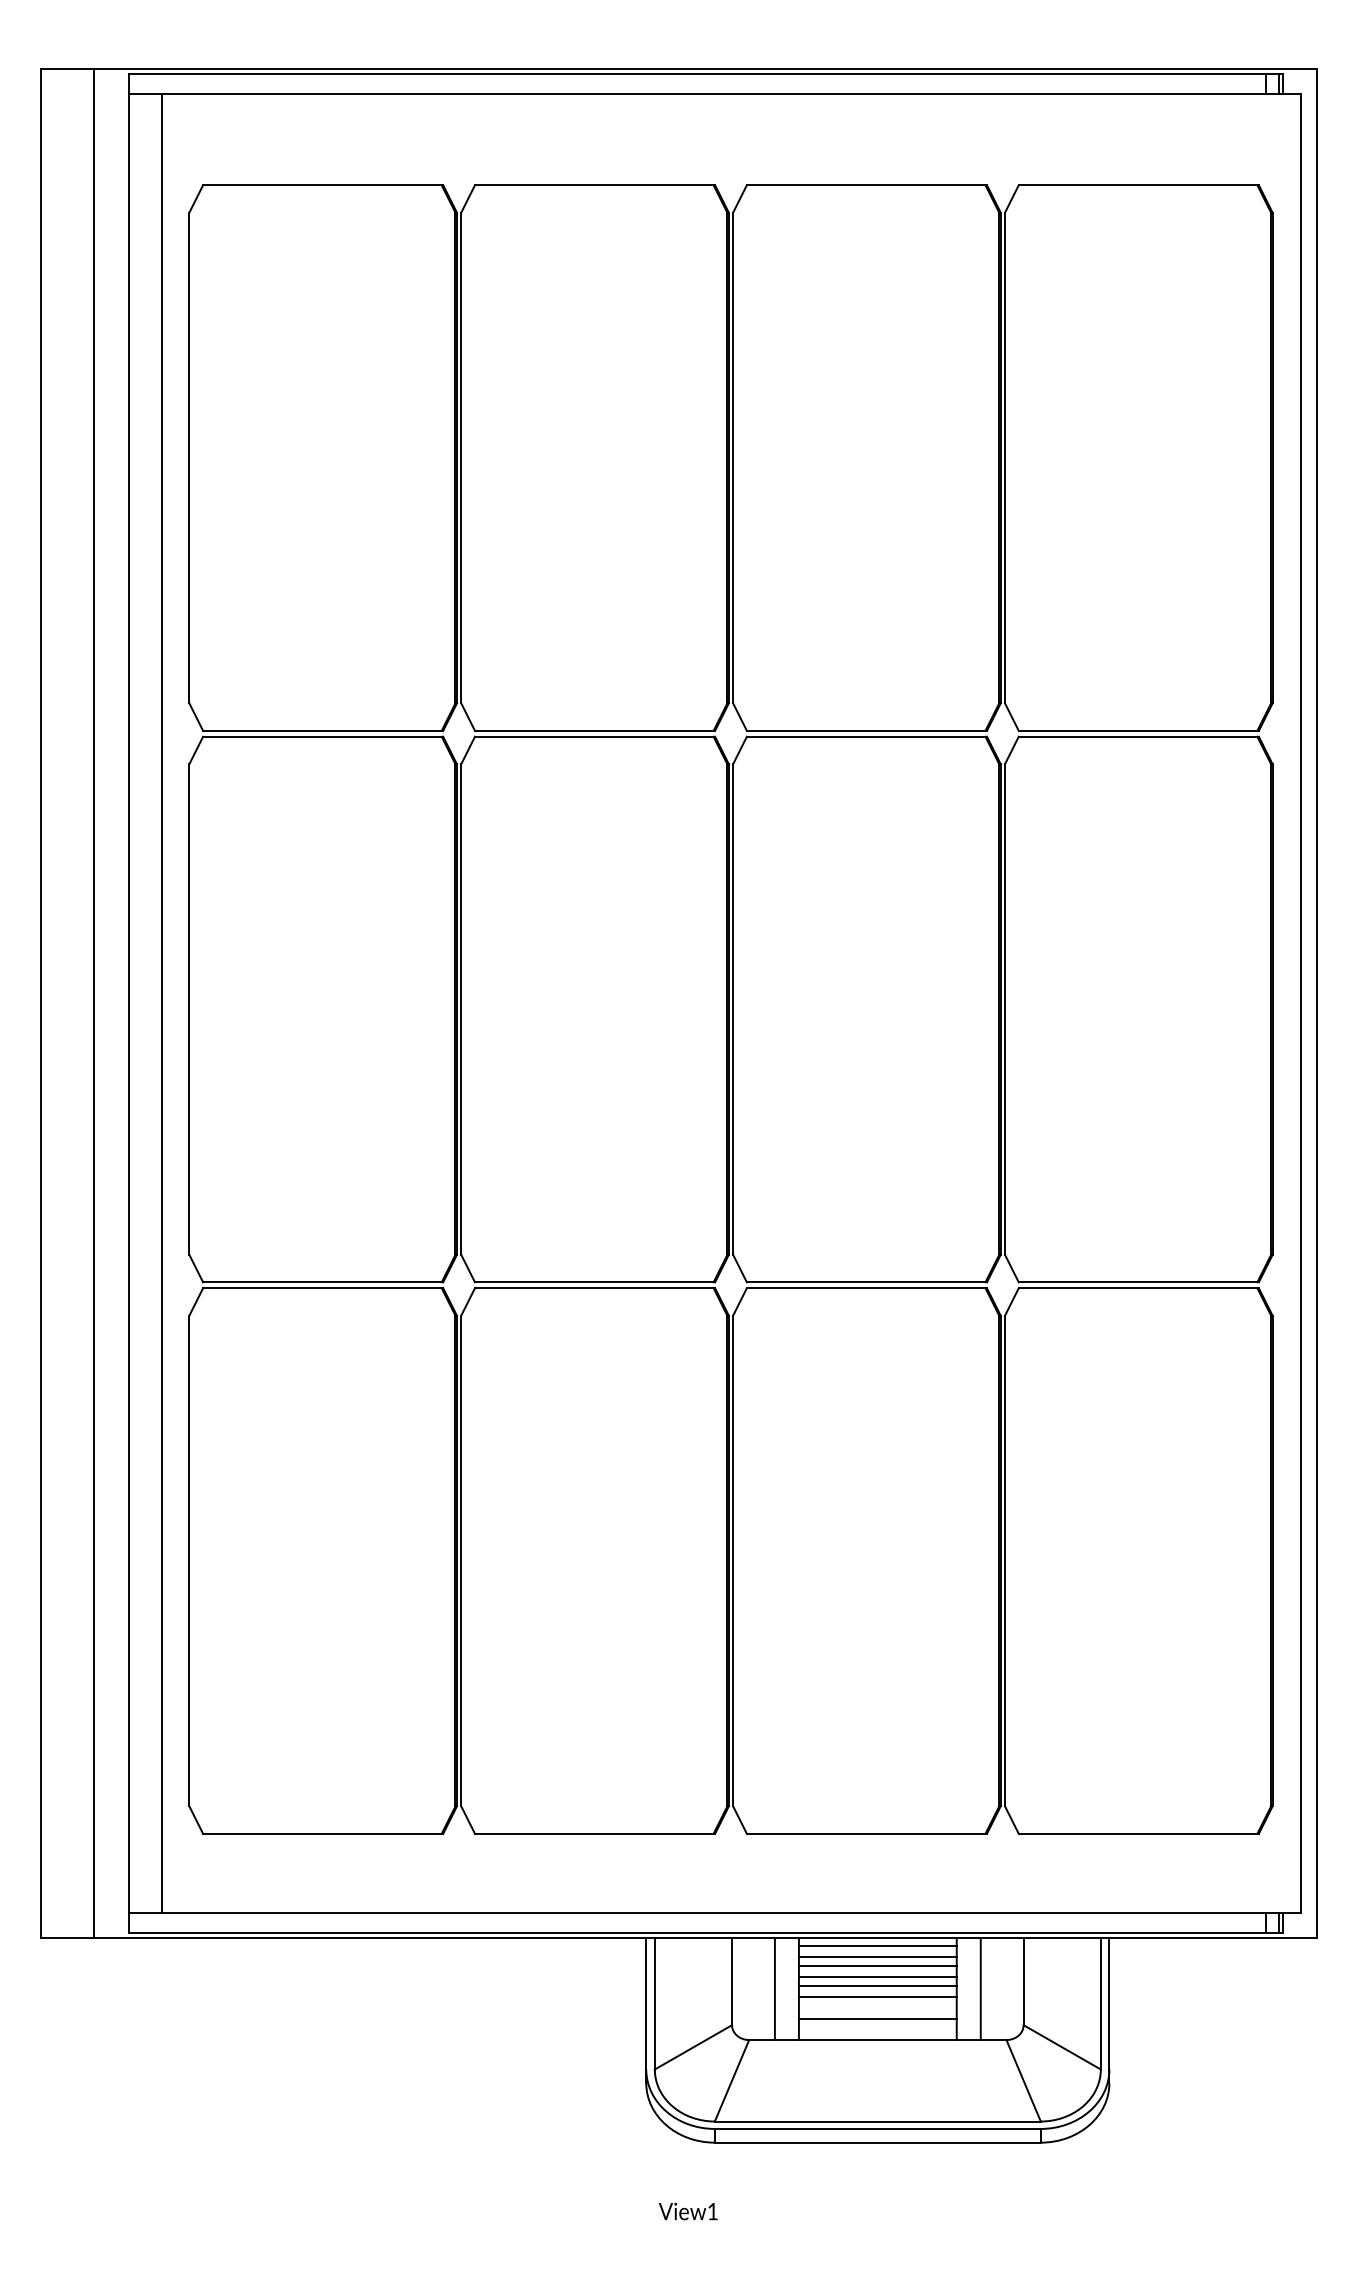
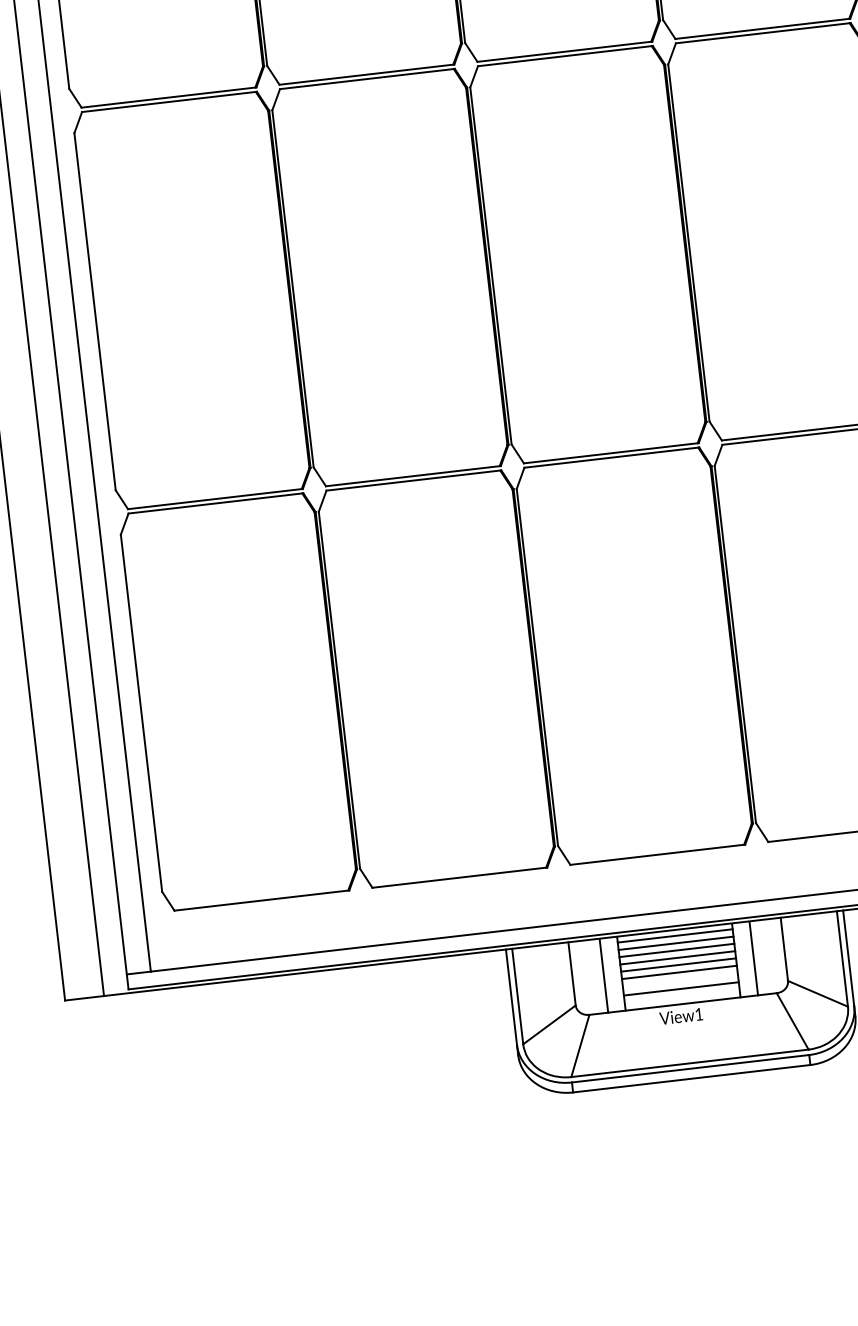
text: (687, 2211) -> (680, 1016), moved

